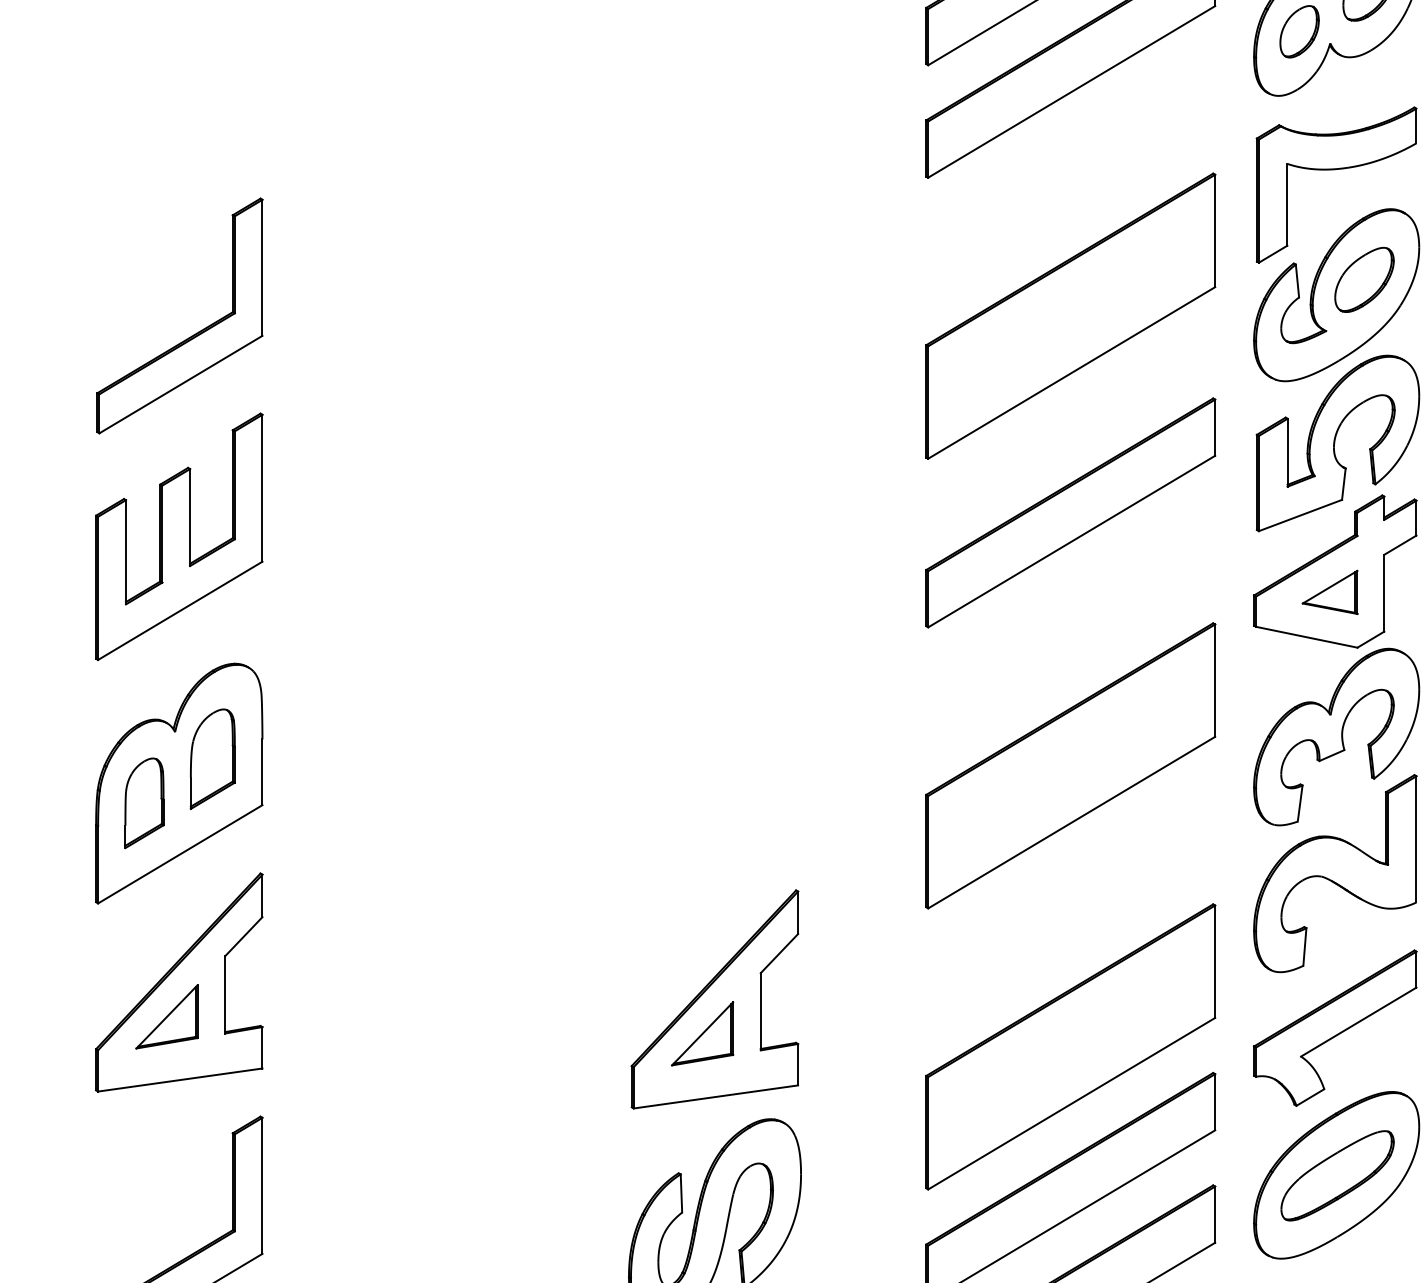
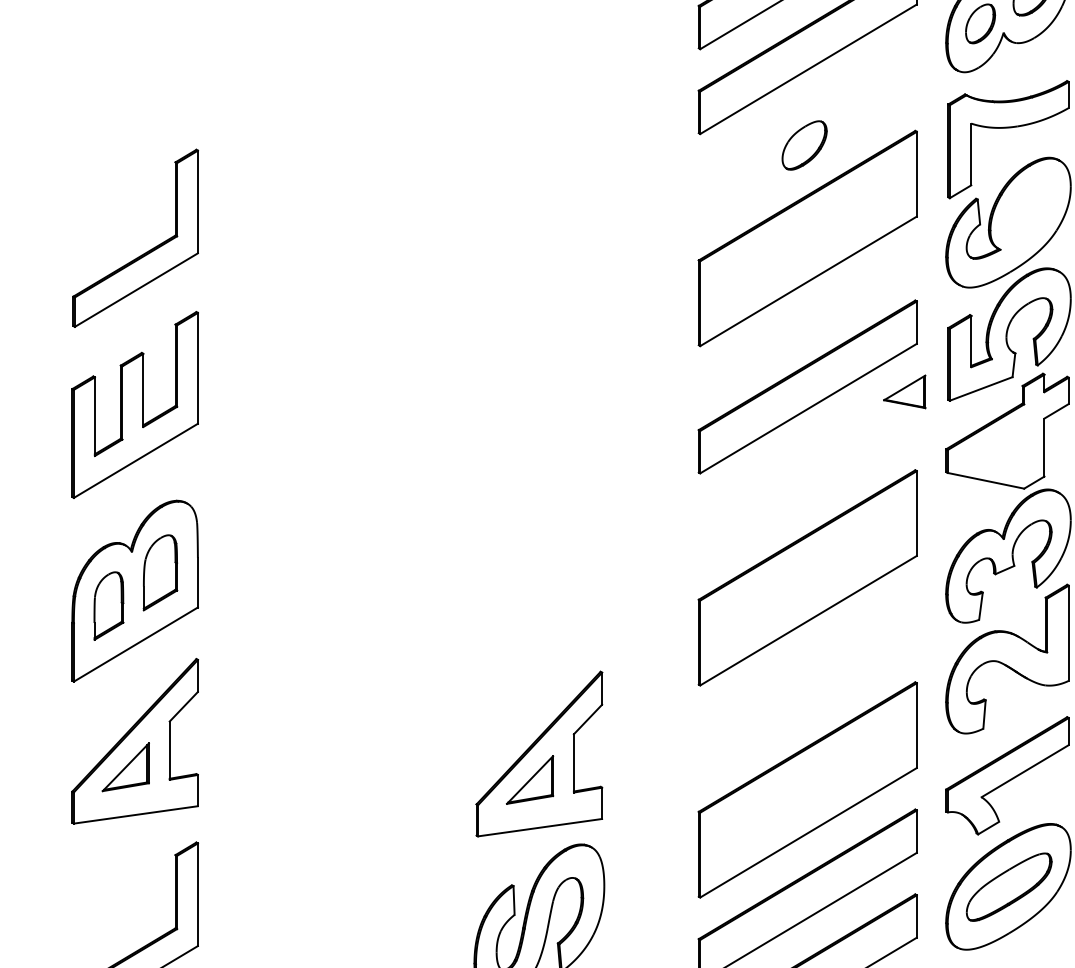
part: (1364, 279) -> (804, 145), moved
part: (1329, 591) -> (904, 391), moved

